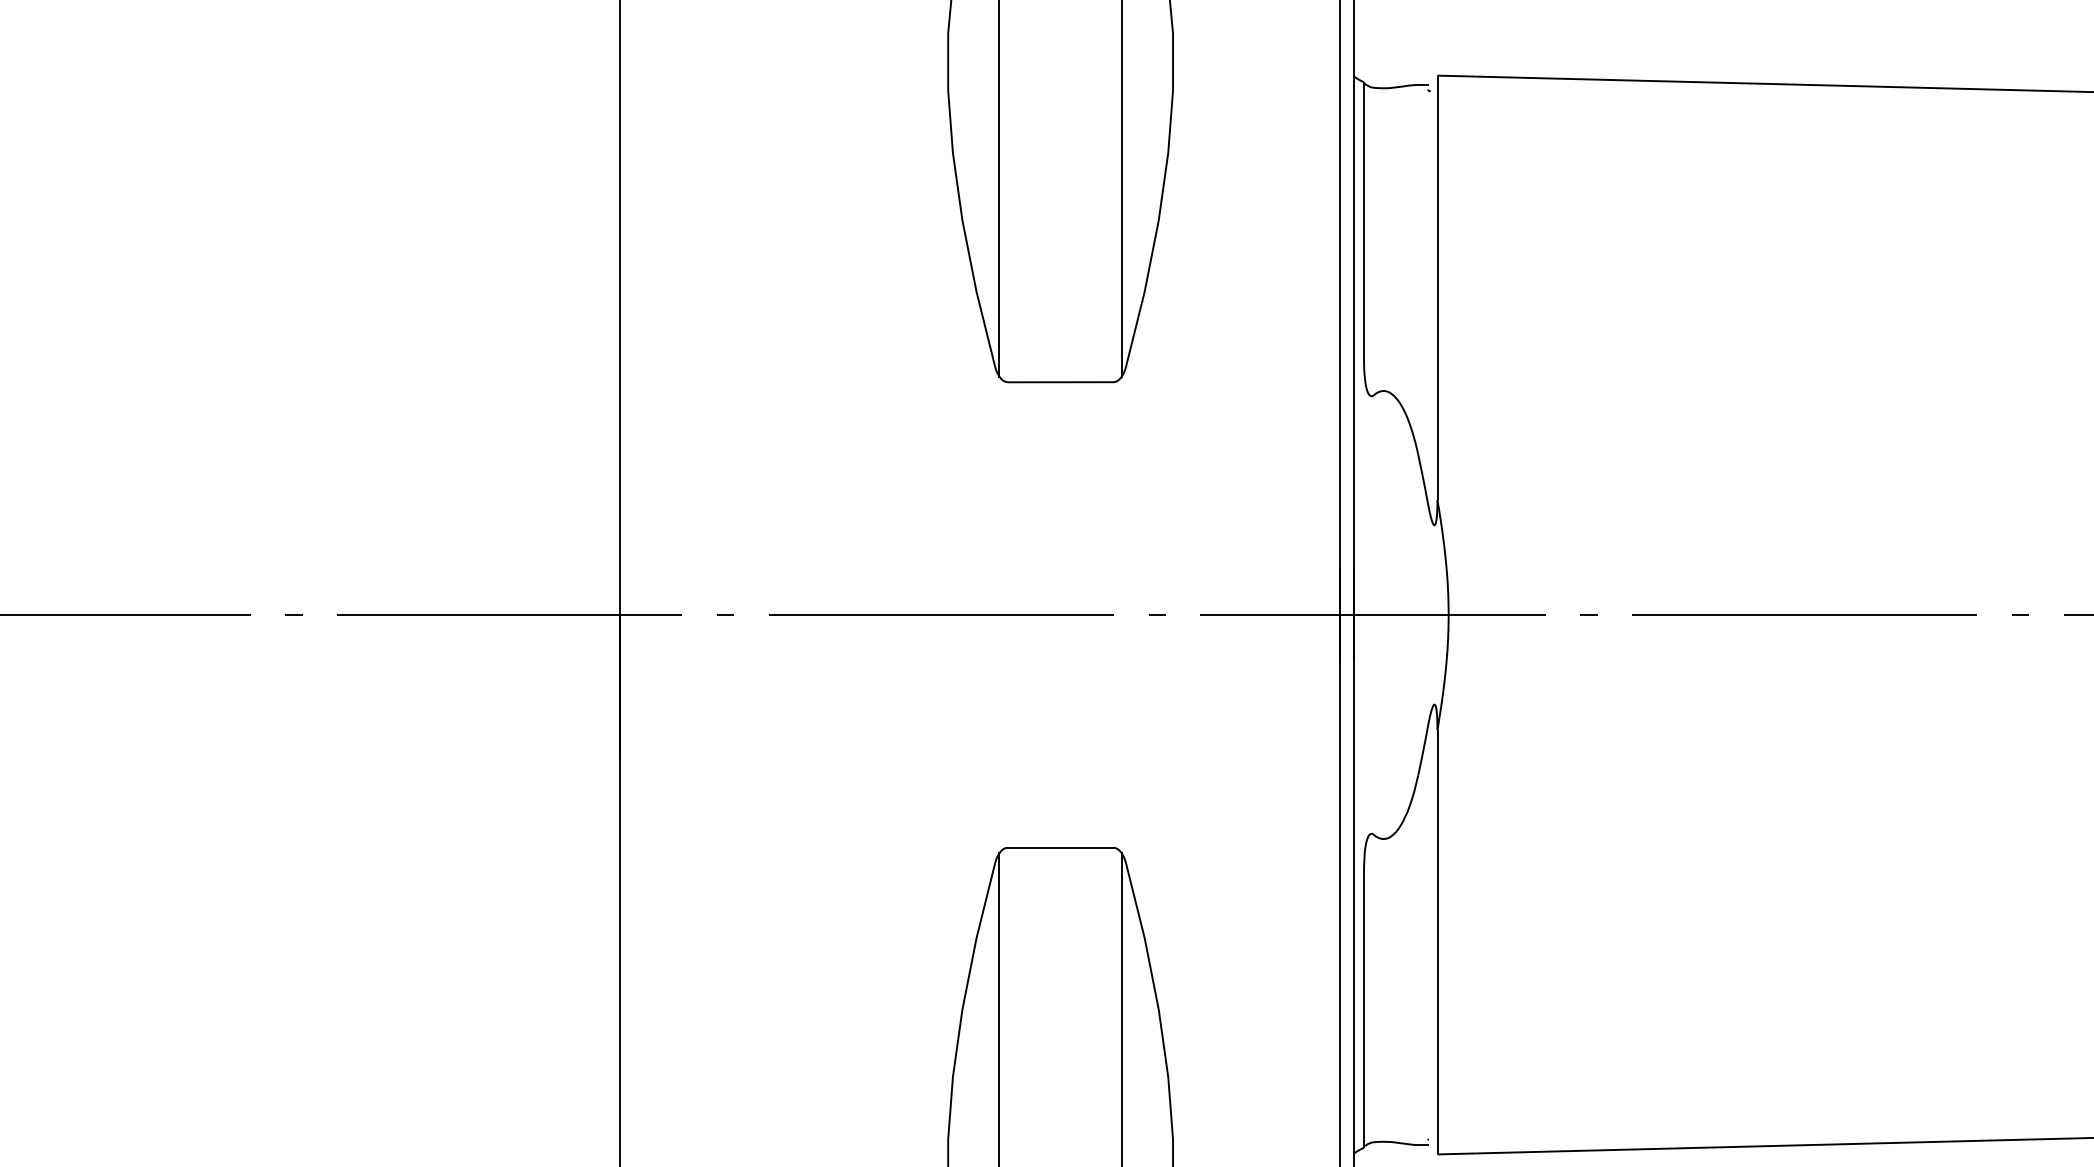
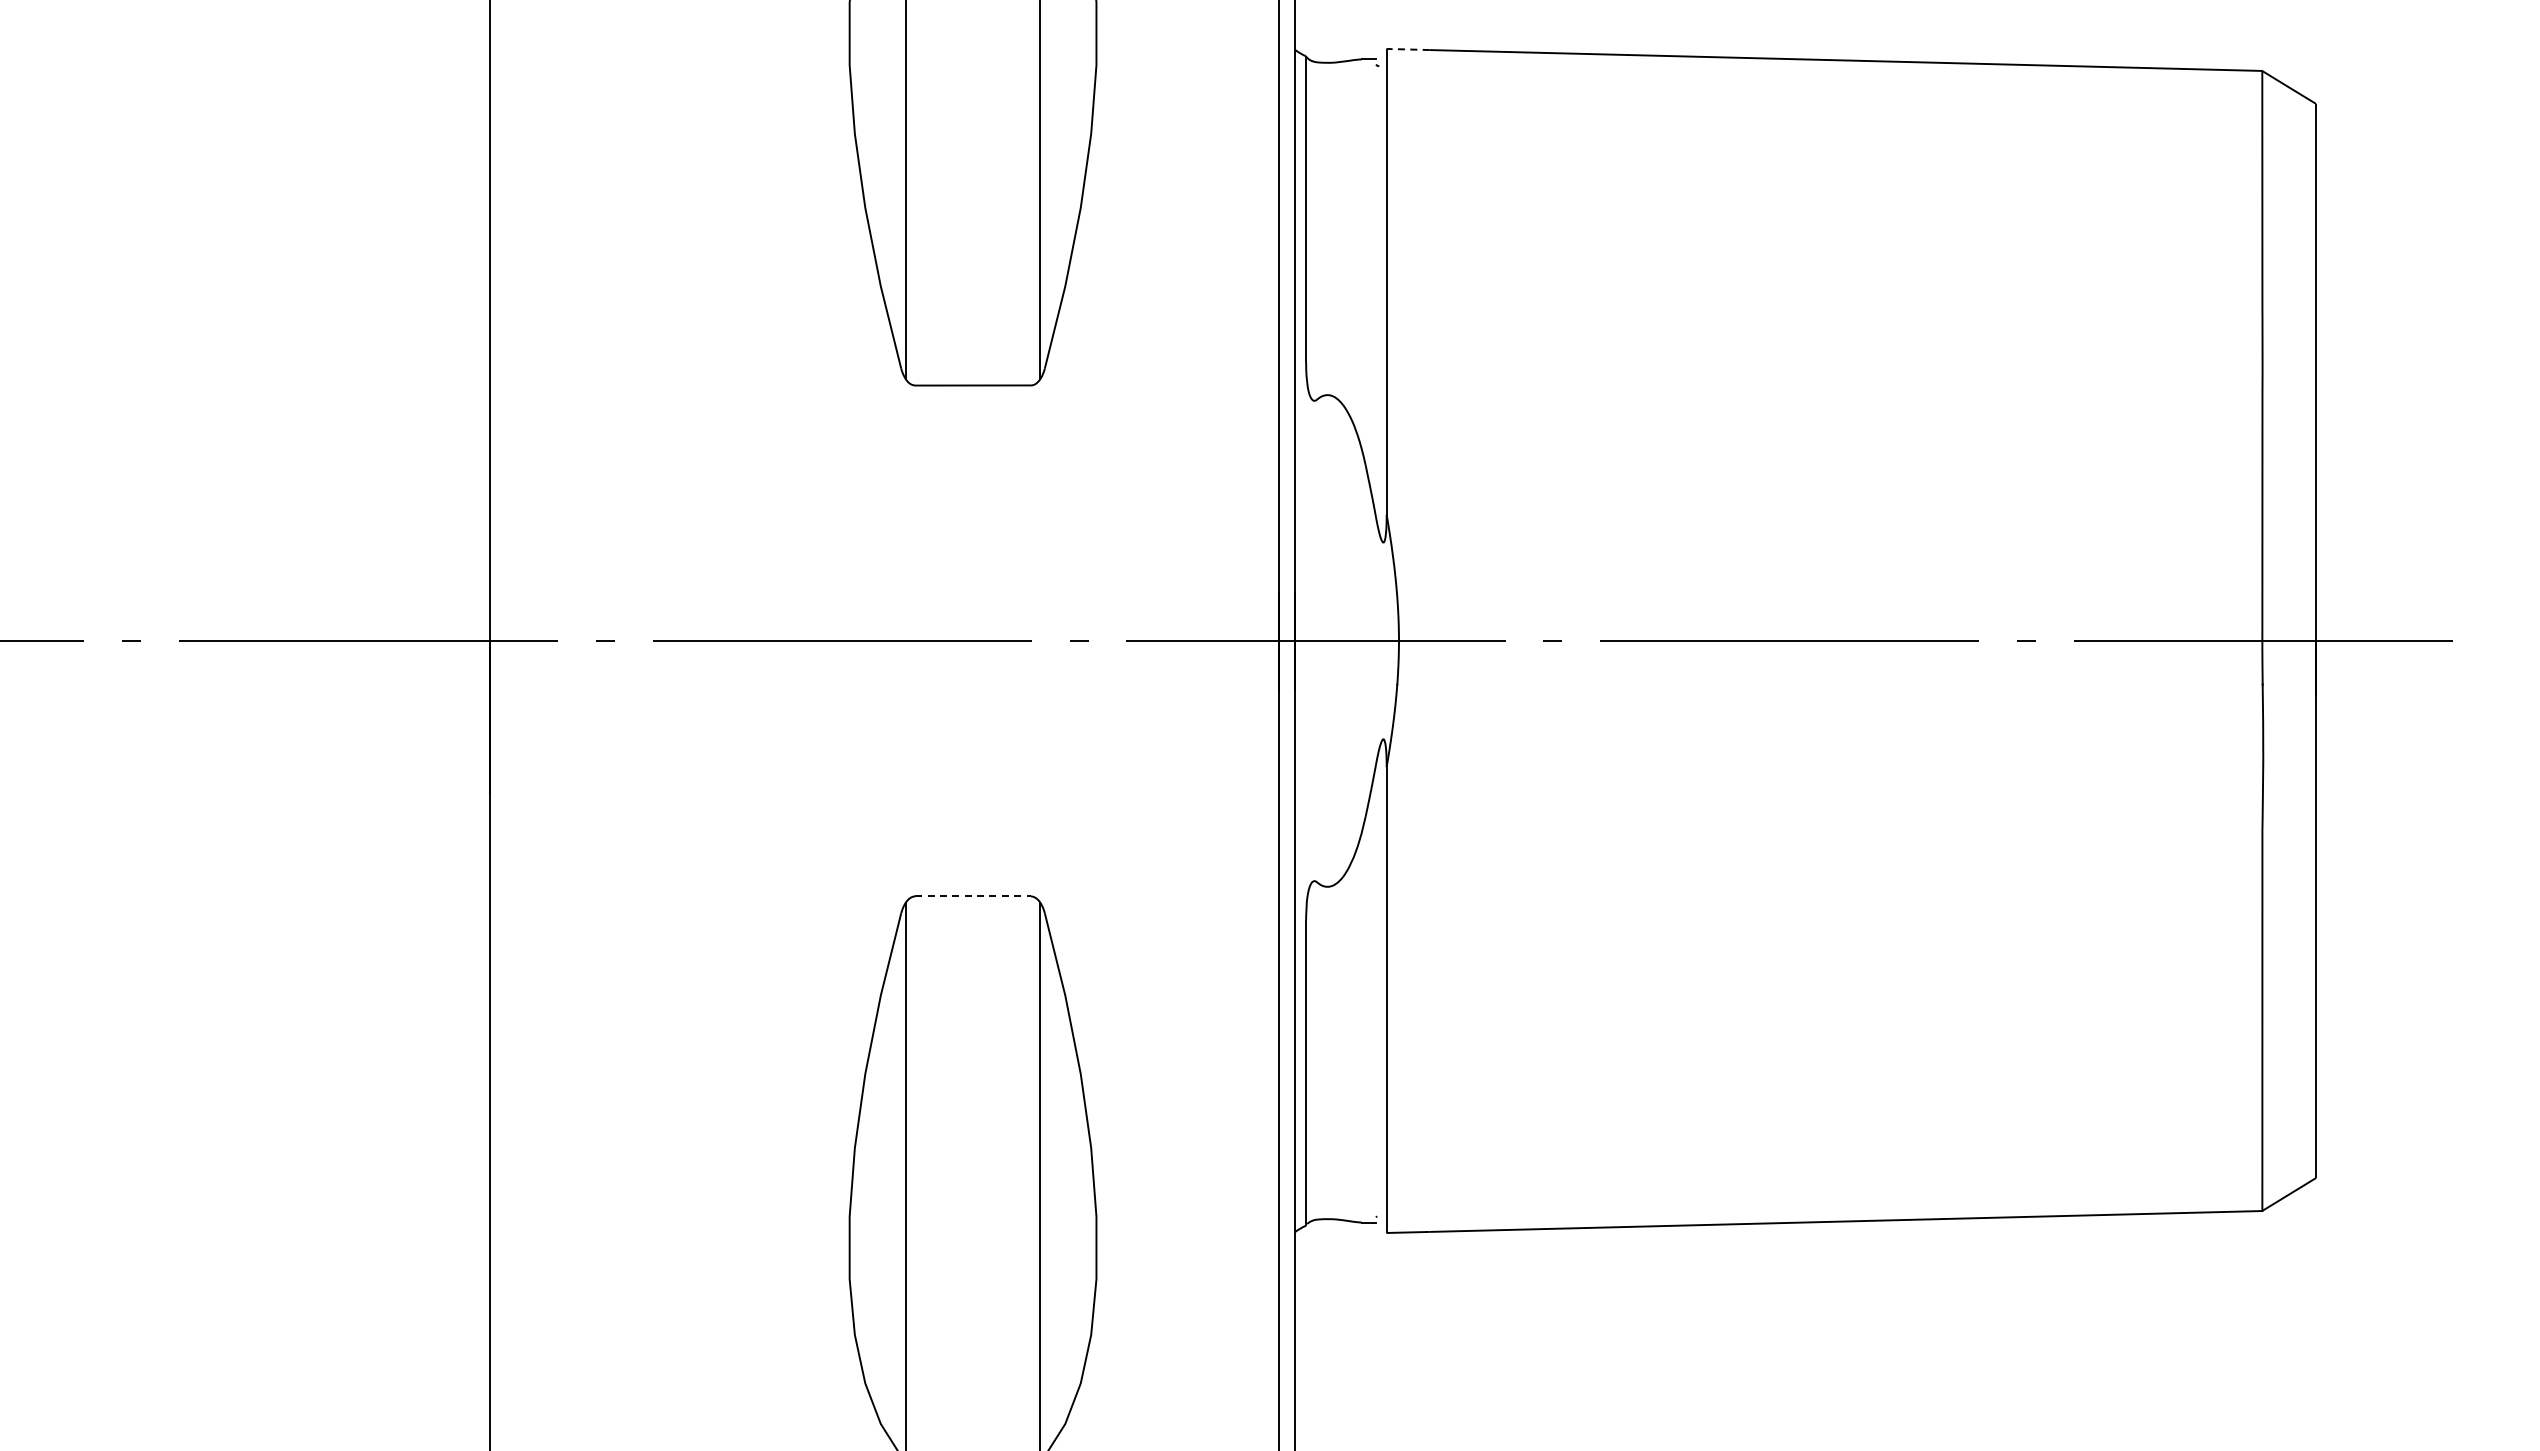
line: (1457, 76) -> (1408, 49), solid -> dashed
line: (1061, 847) -> (973, 896), solid -> dashed

